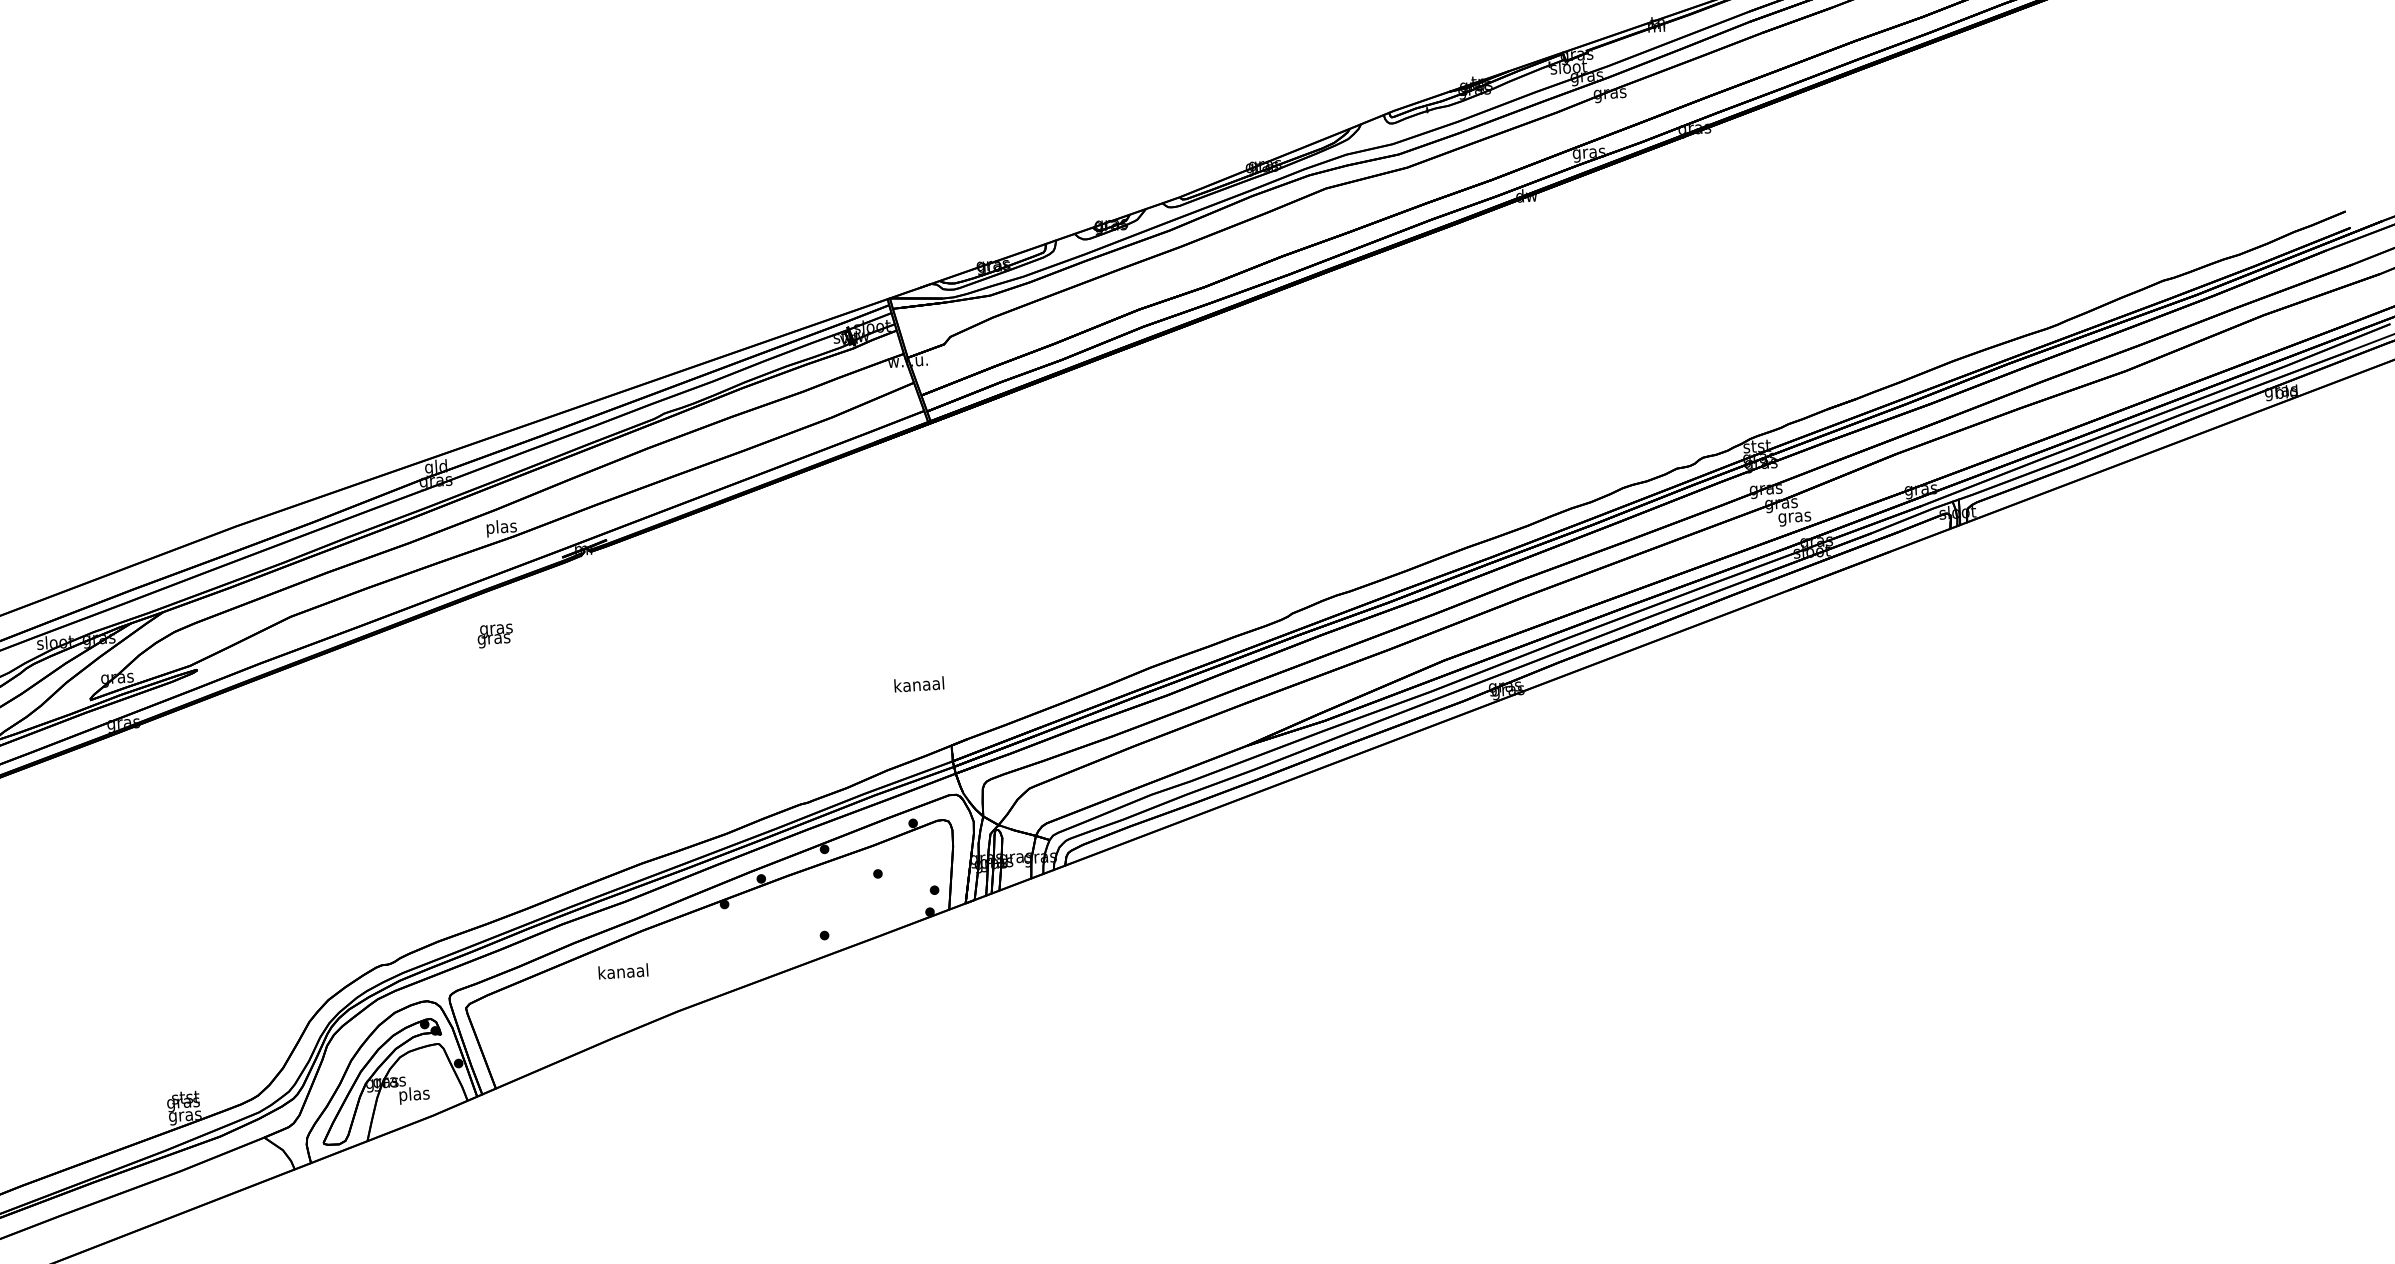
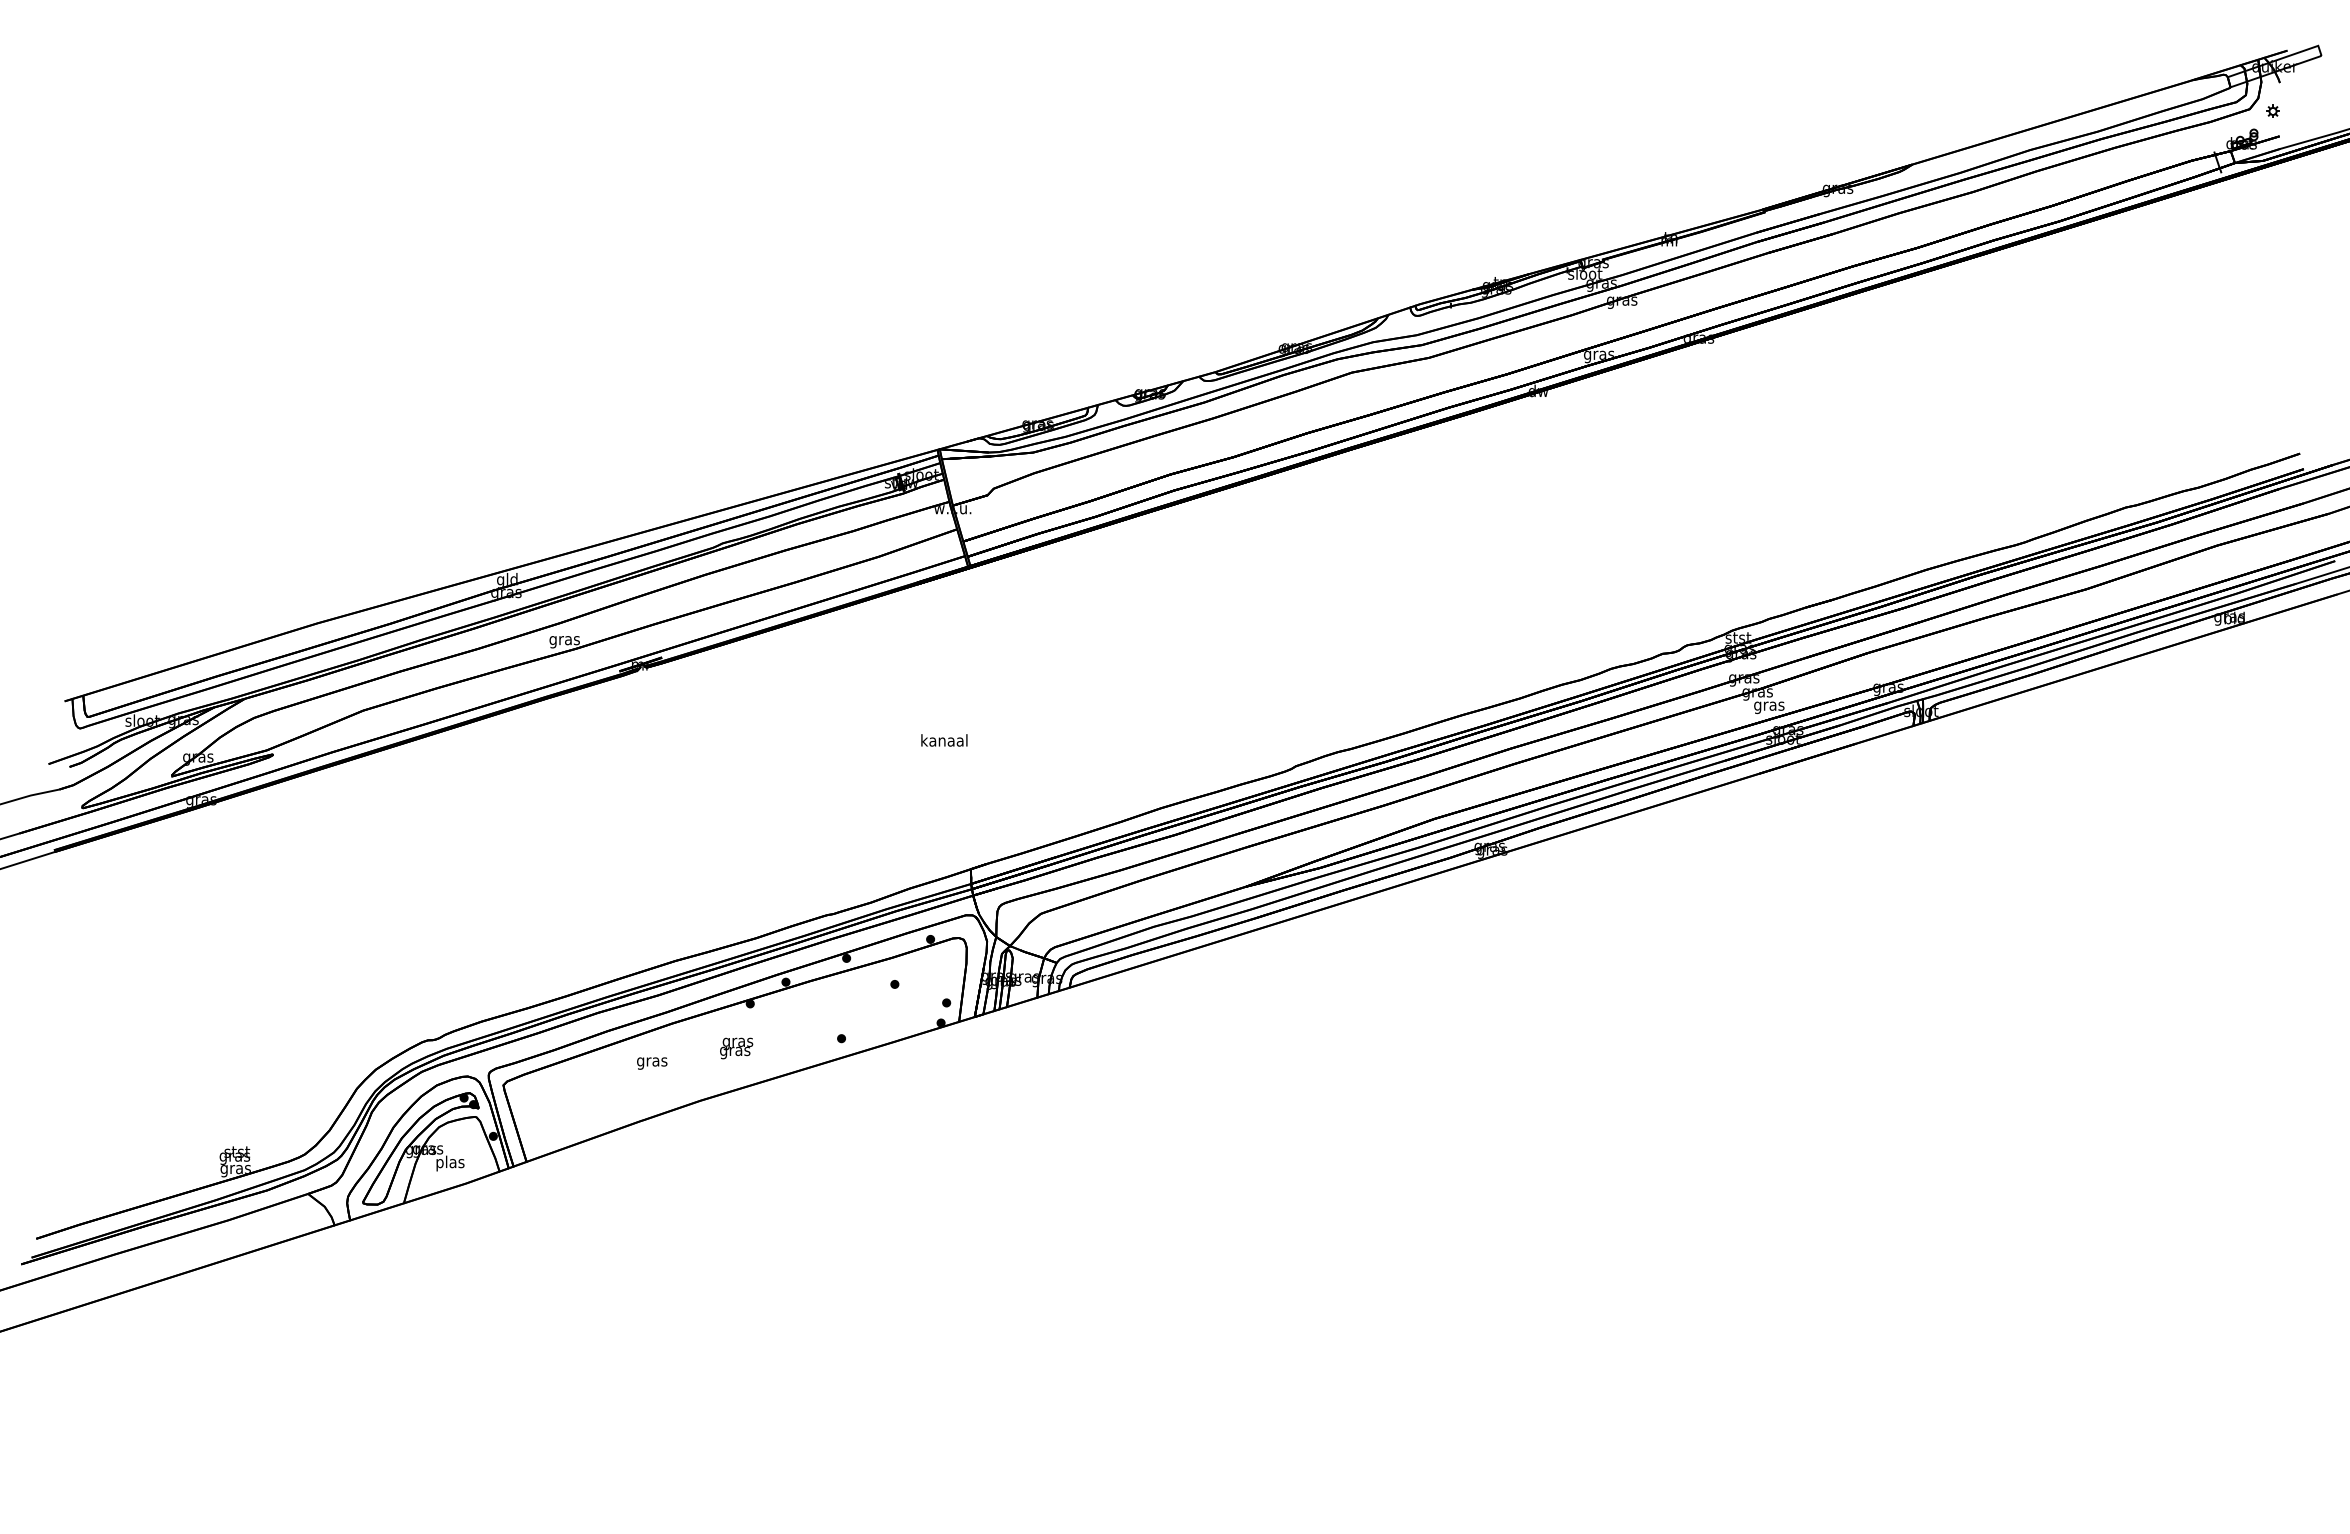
text: (501, 528) -> (564, 640), plas -> gras
text: (495, 636) -> (736, 1048), moved
text: (919, 684) -> (944, 740), moved
text: (623, 972) -> (652, 1061), kanaal -> gras

